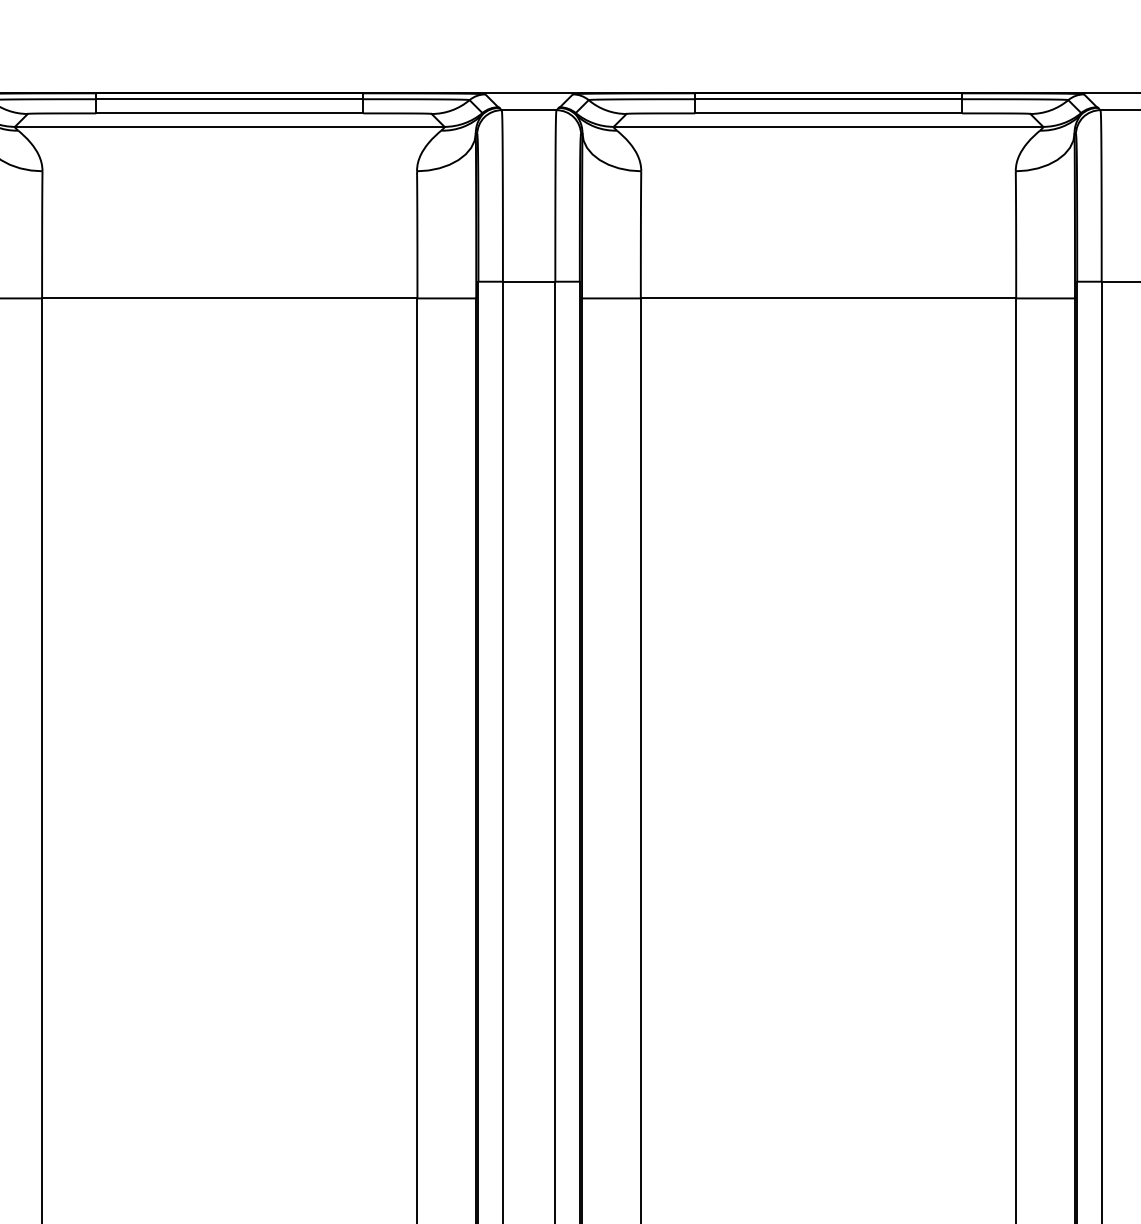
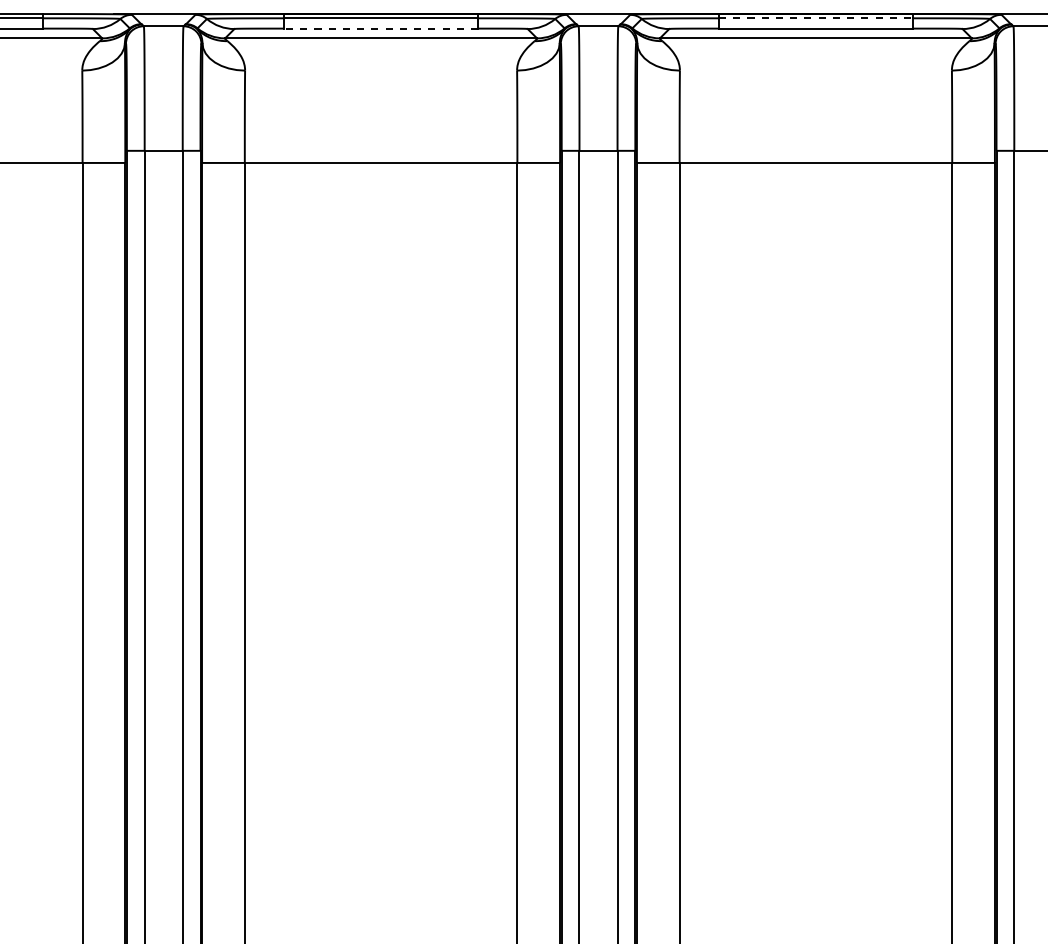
line: (829, 99) -> (816, 18), solid -> dashed
line: (228, 113) -> (380, 28), solid -> dashed

